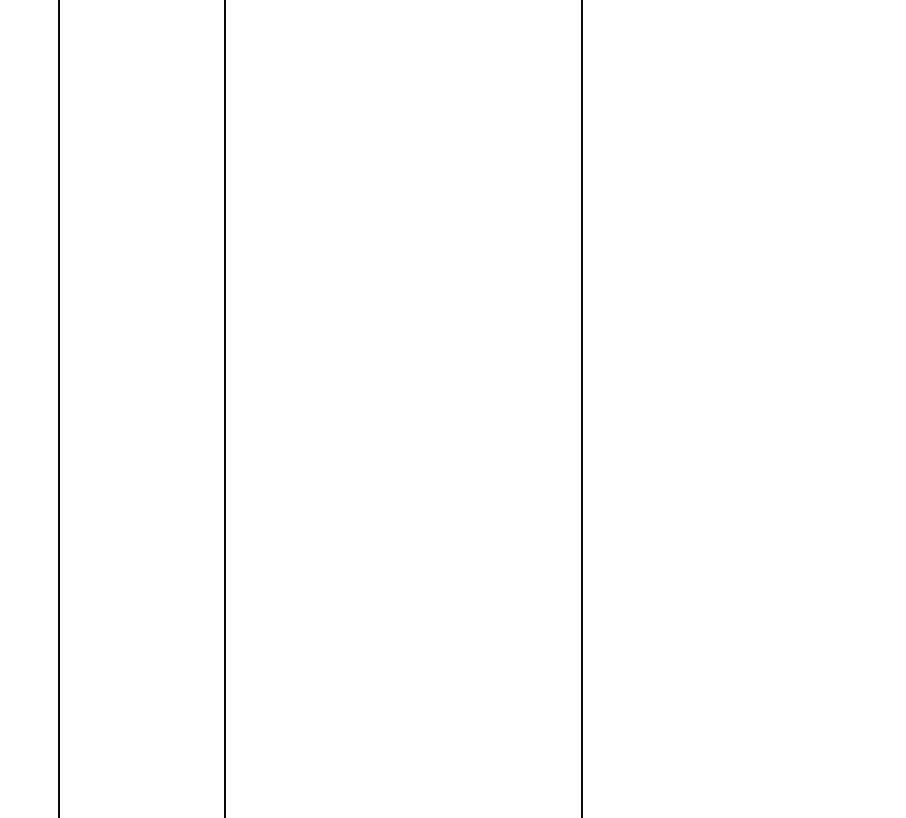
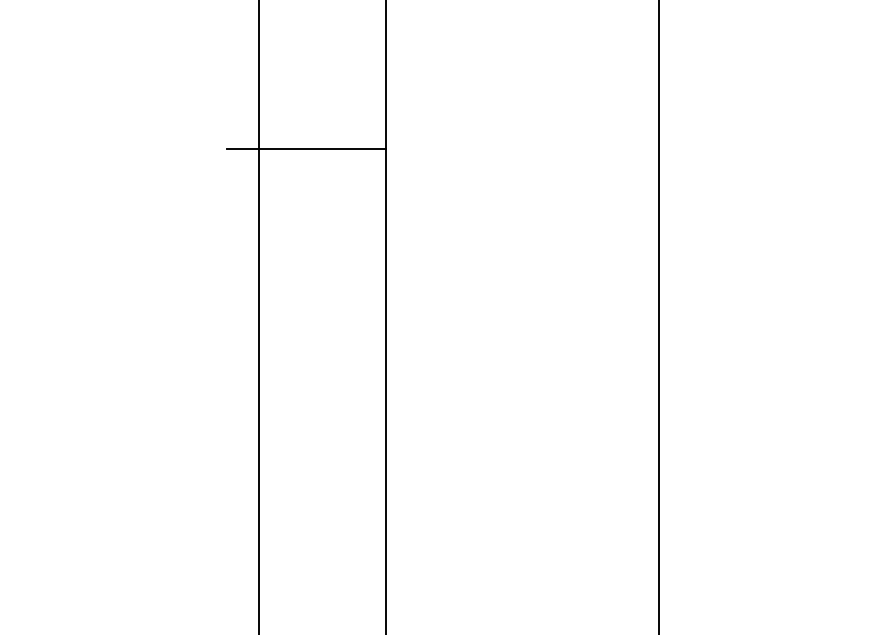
line: (120, 256) -> (306, 149), added

